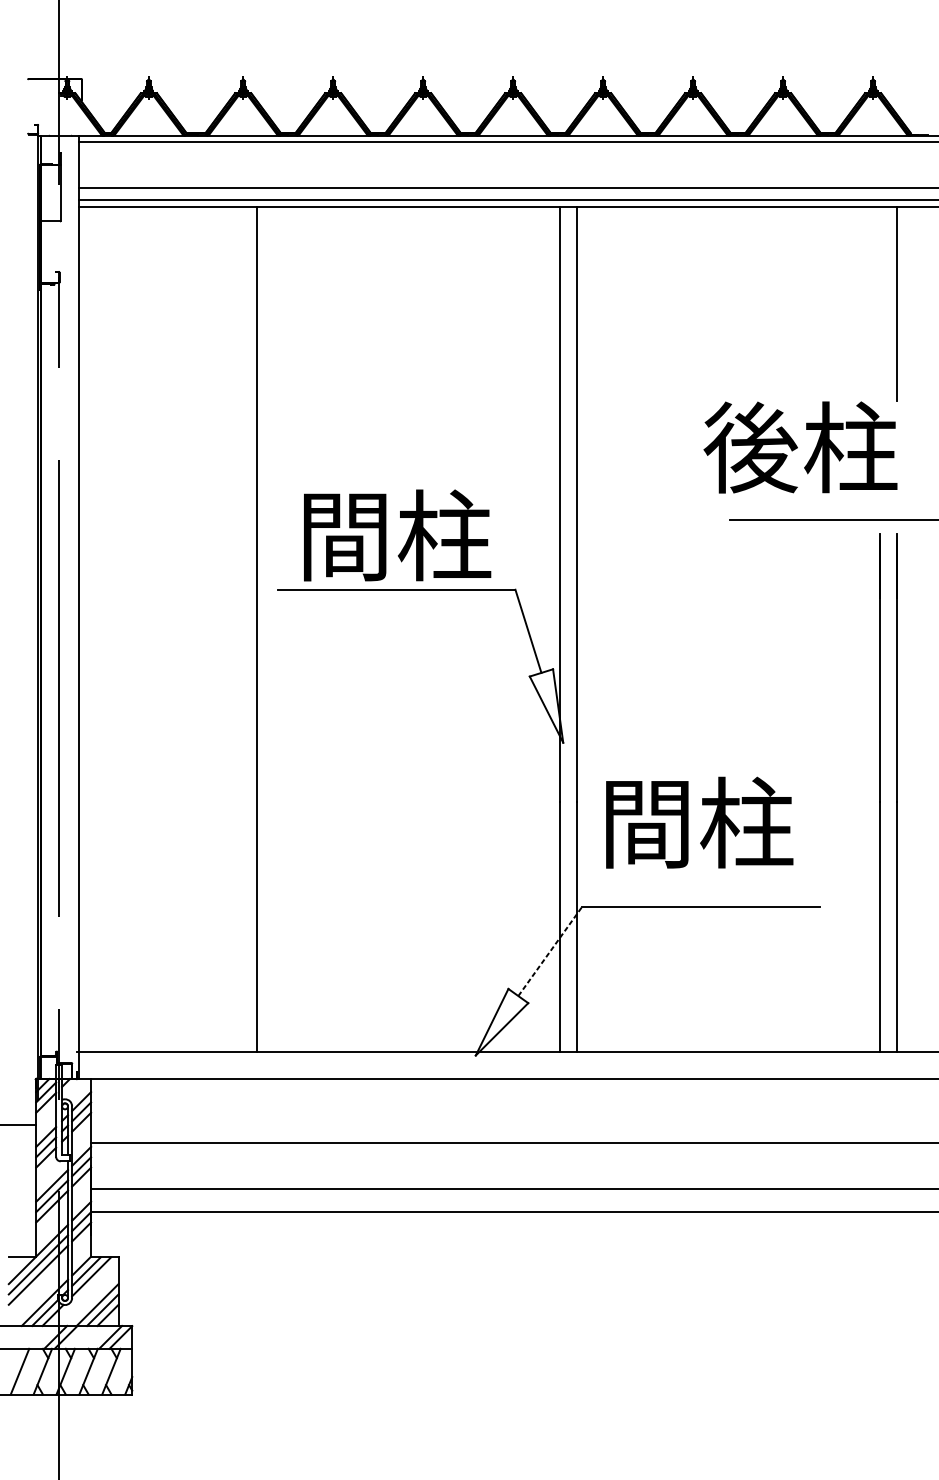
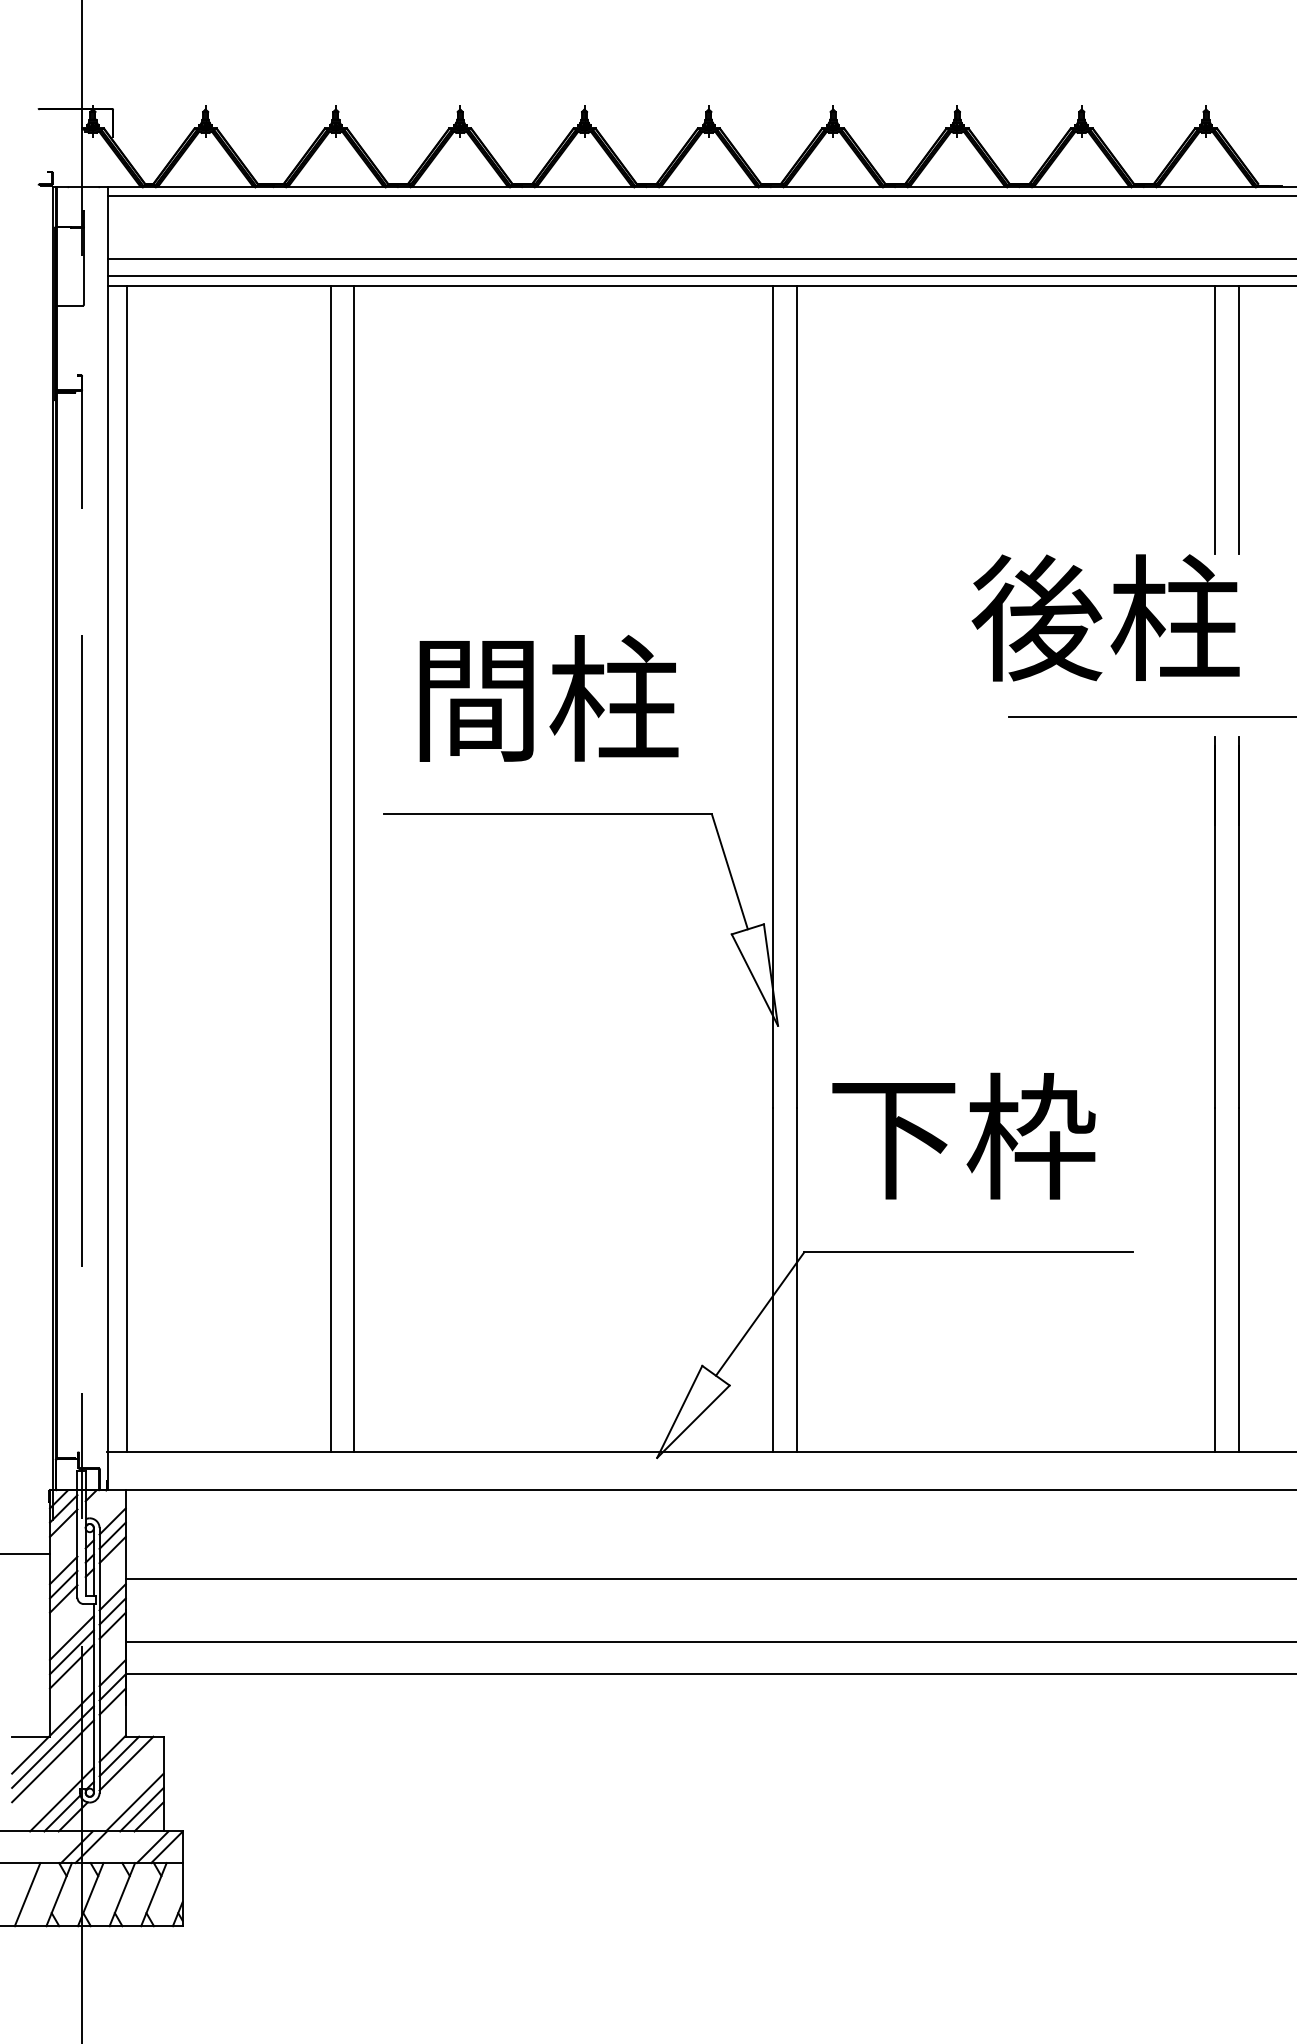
line: (879, 303) -> (1215, 419), added
text: (397, 535) -> (548, 698), moved
line: (92, 628) -> (127, 868), added
line: (240, 628) -> (331, 868), added
text: (697, 822) -> (963, 1135), 間柱 -> 下枠
line: (550, 951) -> (760, 1313), dashed -> solid

